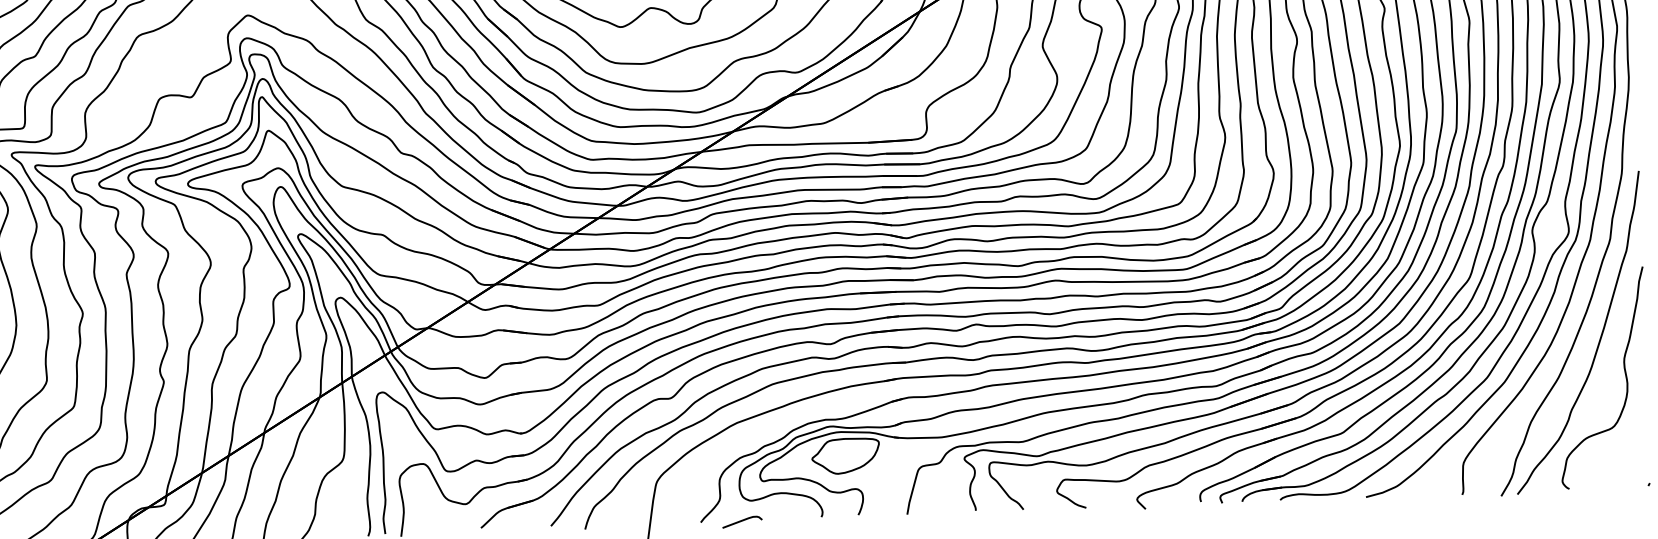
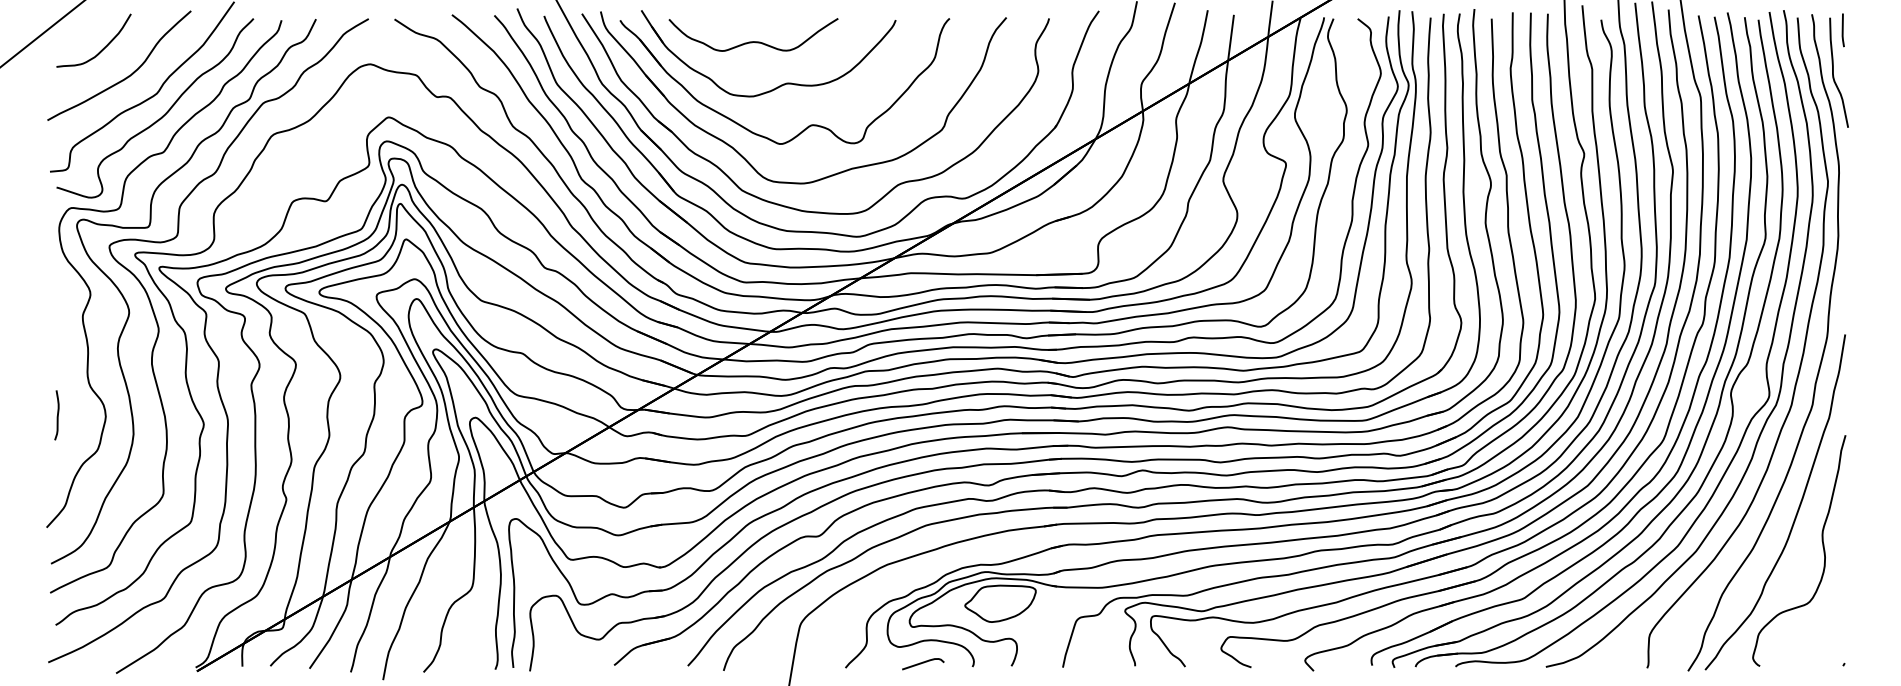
curve: (742, 521) -> (923, 663), moved

